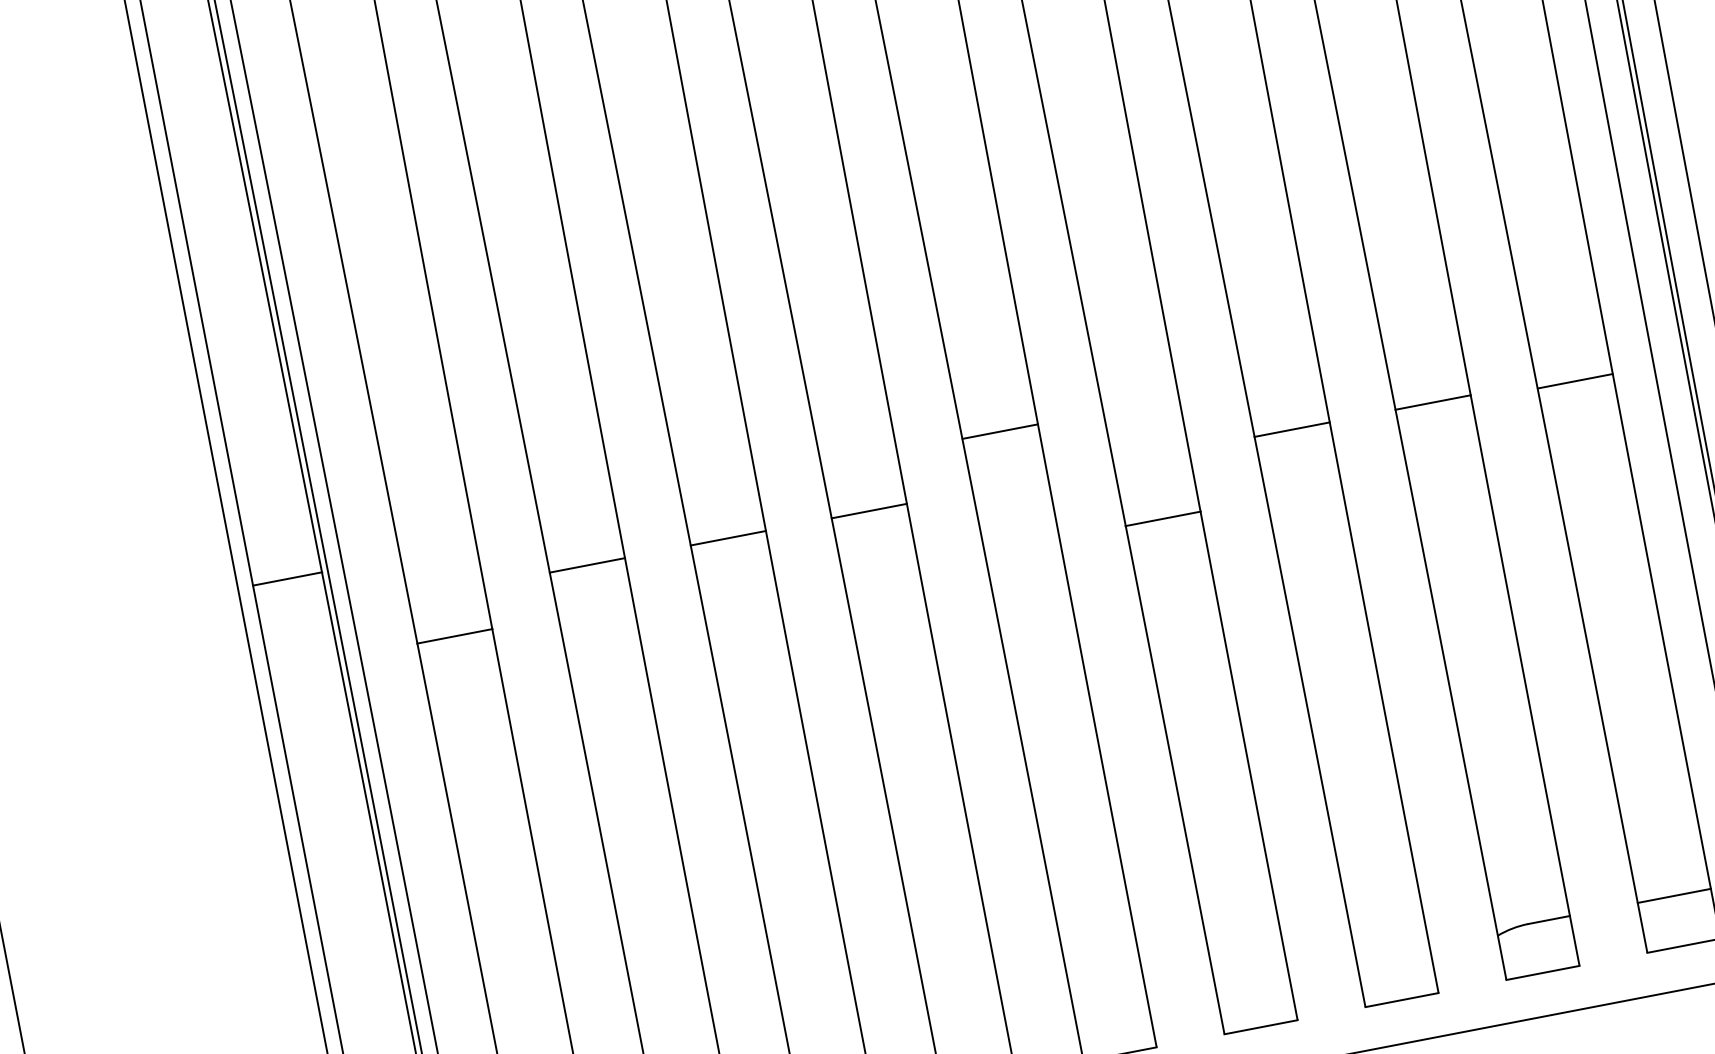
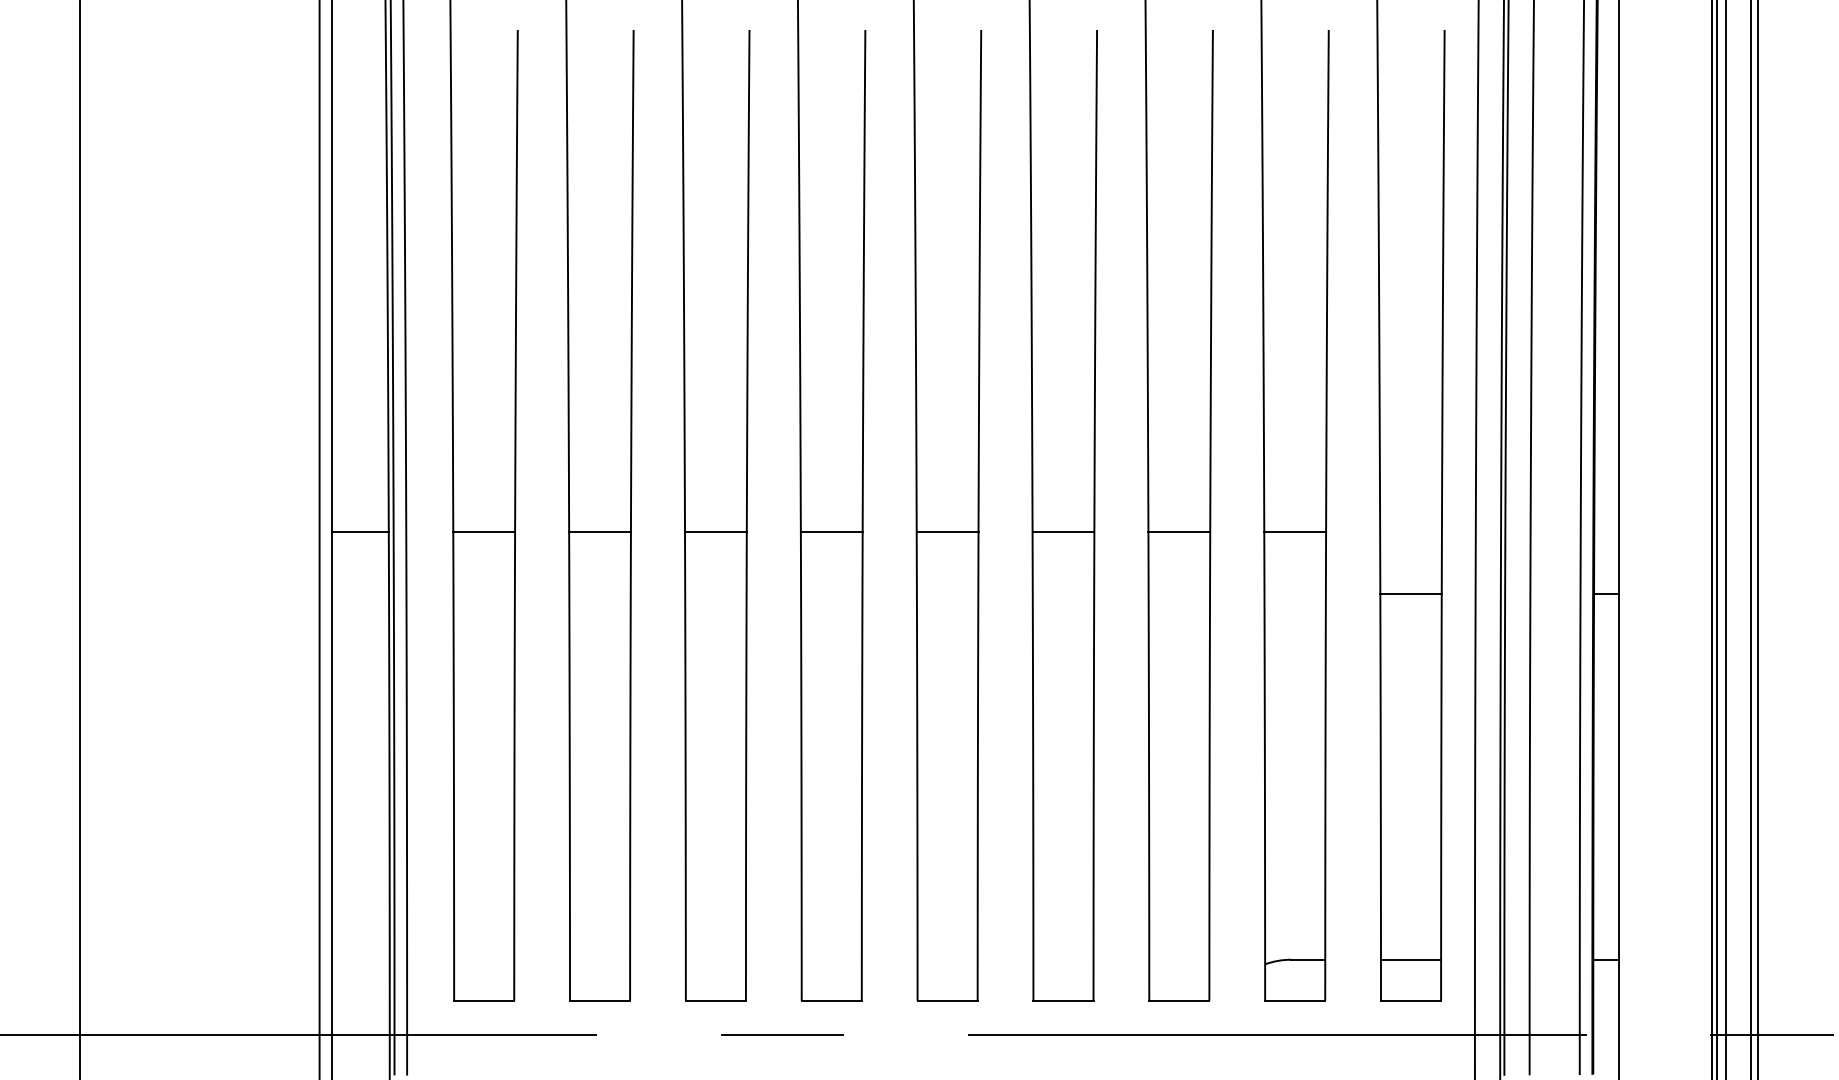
line: (1574, 381) -> (1410, 593), moved
line: (999, 431) -> (947, 531), moved
line: (1163, 518) -> (1063, 531), moved
line: (286, 578) -> (359, 531), moved
line: (455, 635) -> (484, 531), moved

